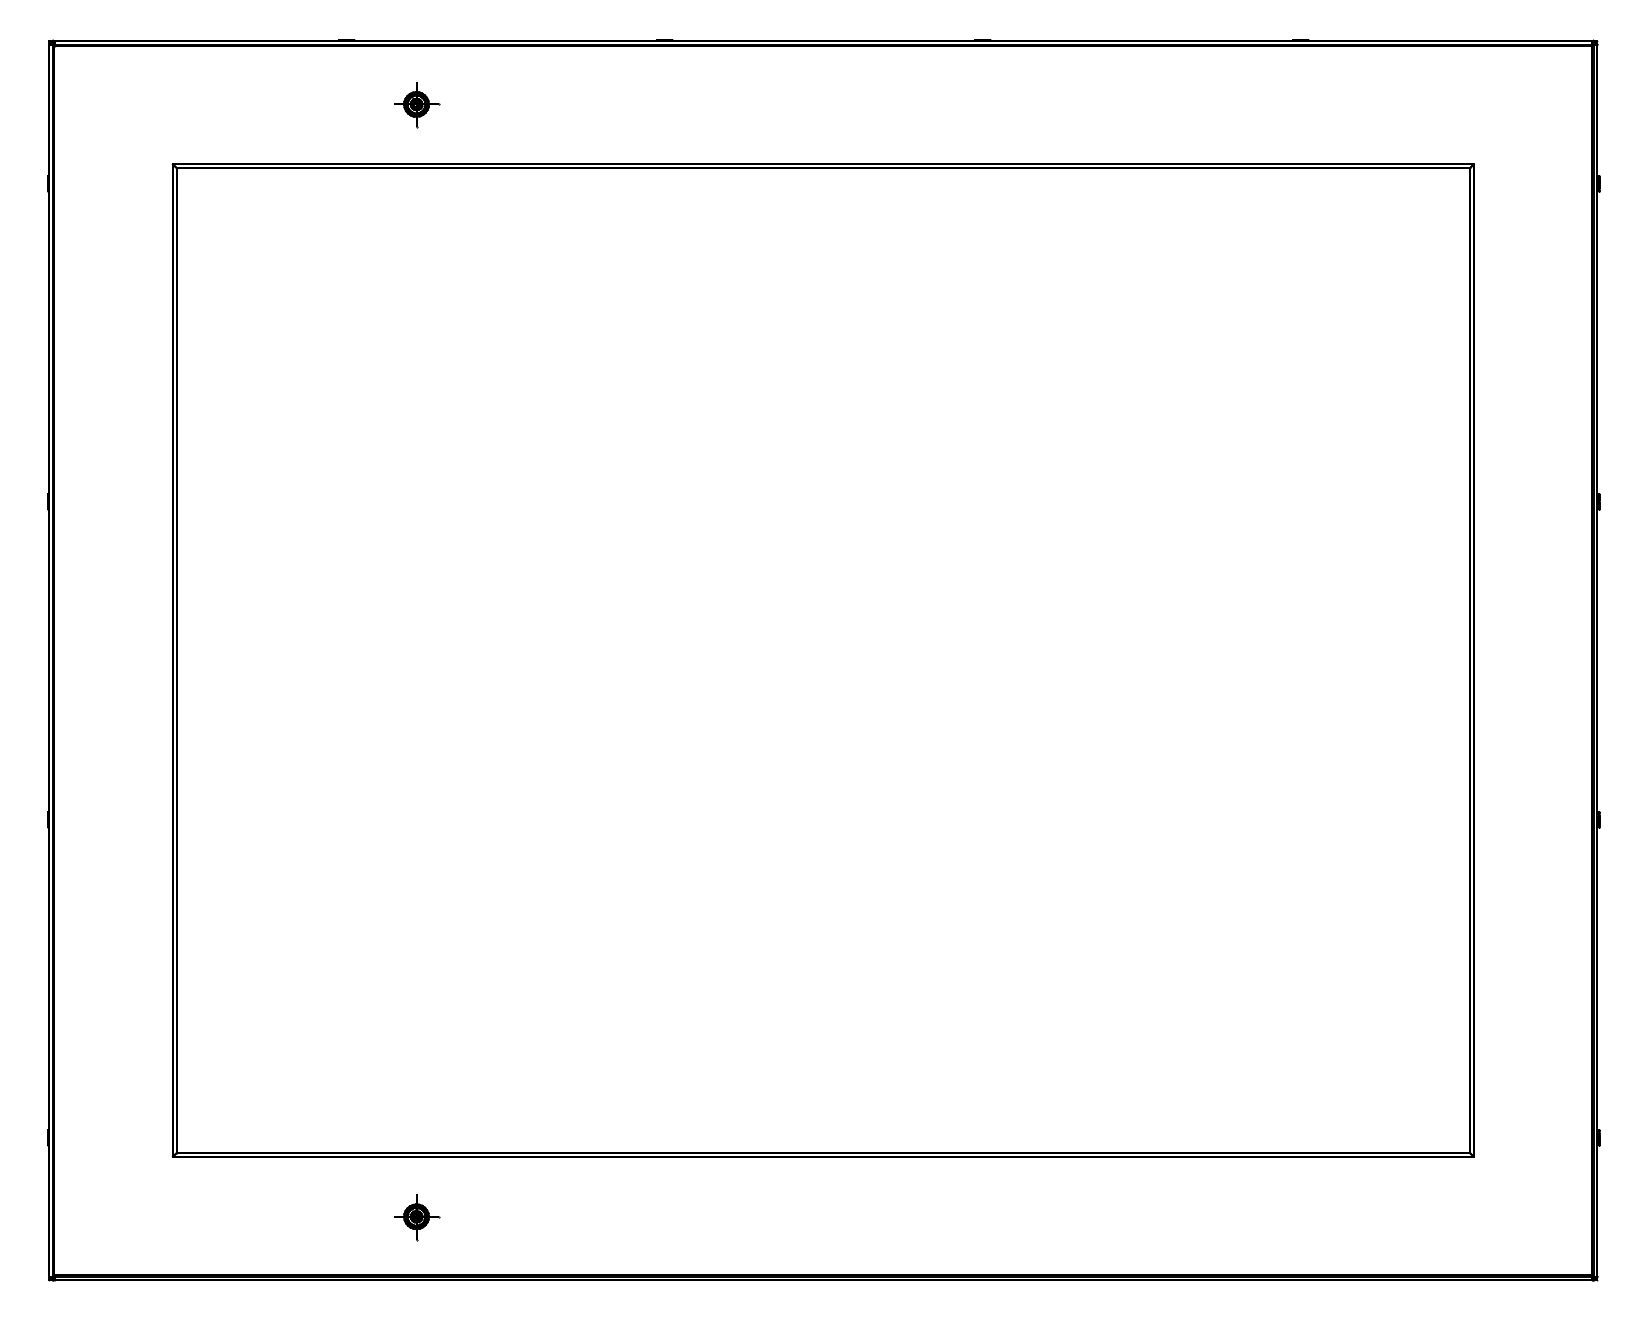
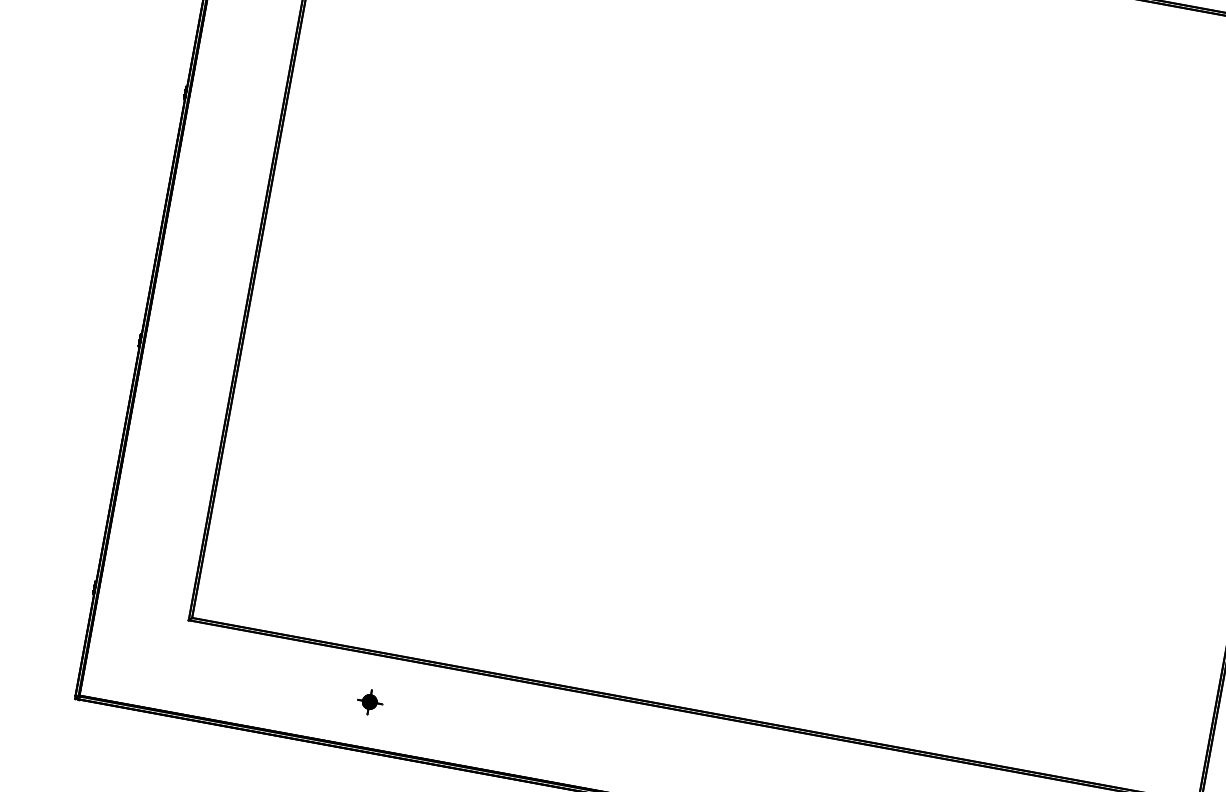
part: (417, 1217) -> (370, 702), size x0.7

